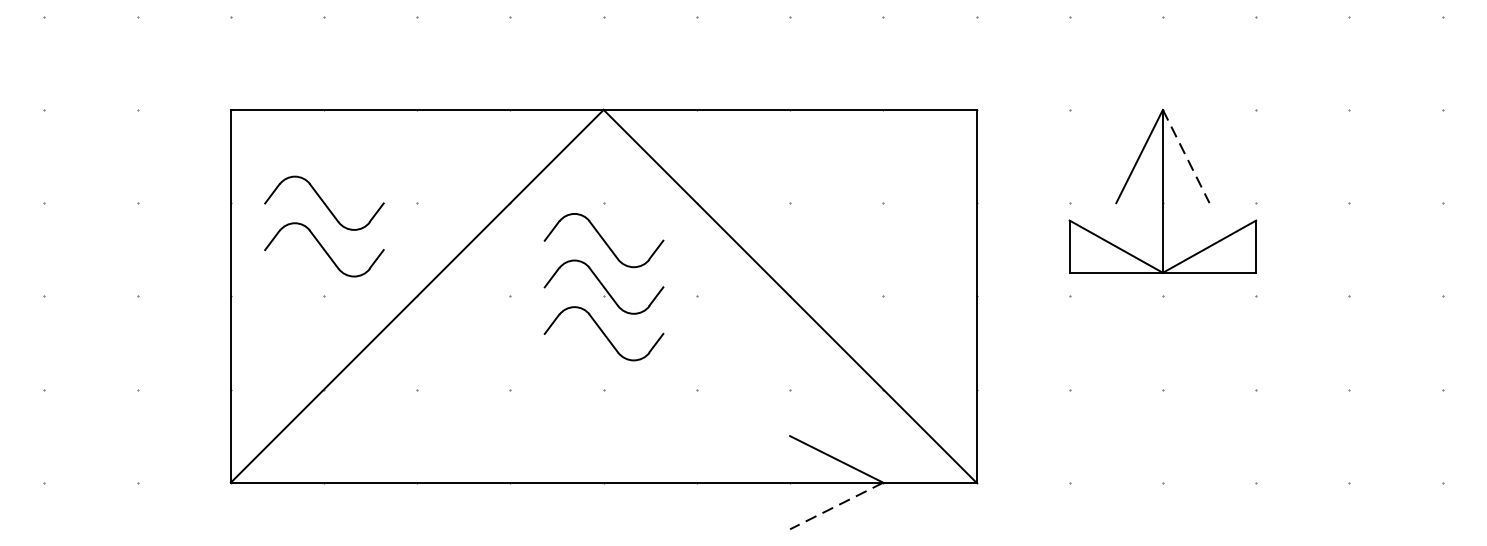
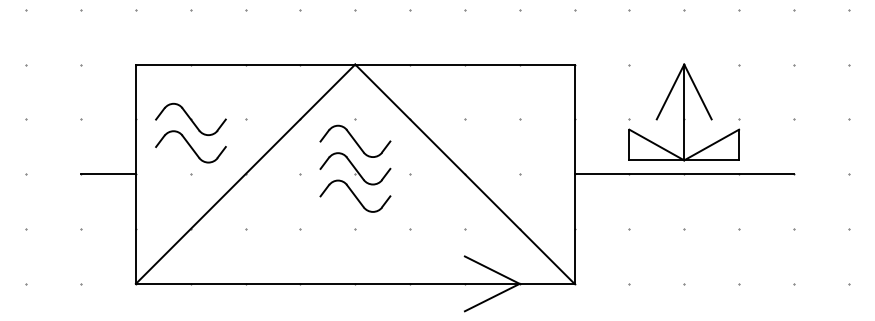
line: (1185, 155) -> (697, 91), dashed -> solid
line: (184, 296) -> (108, 174), added
line: (1161, 296) -> (683, 174), added
line: (836, 505) -> (492, 297), dashed -> solid

